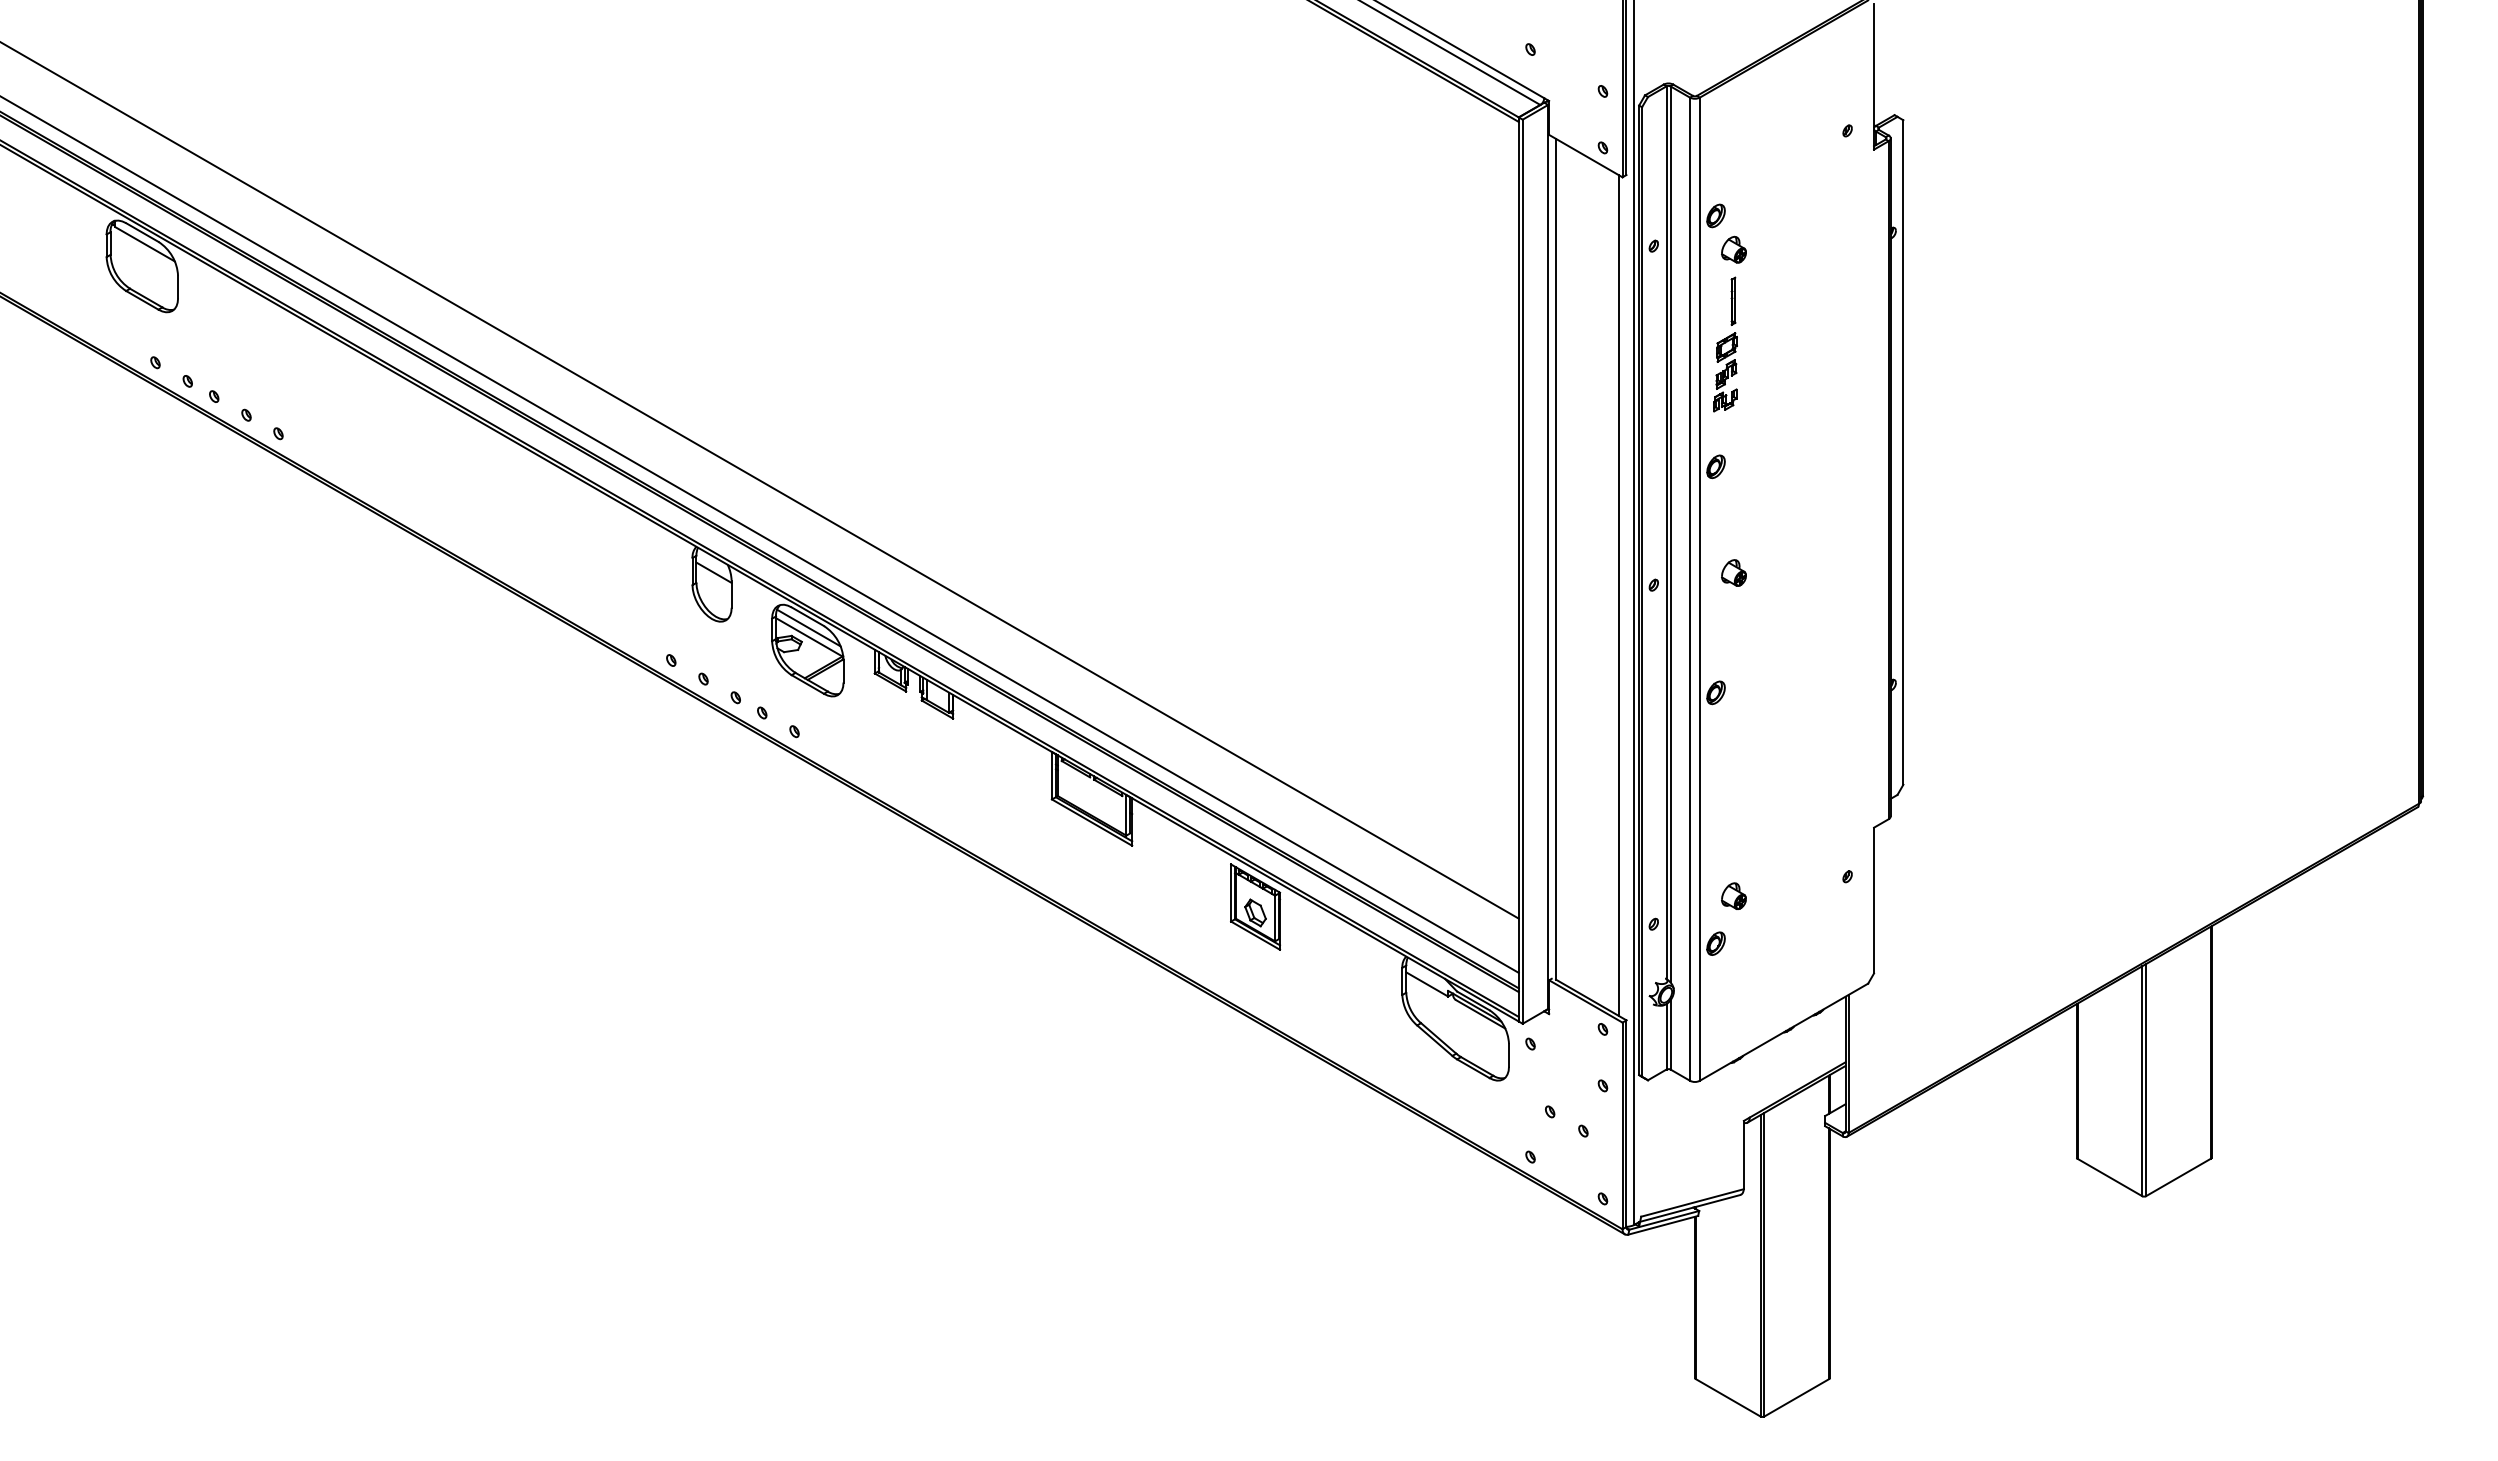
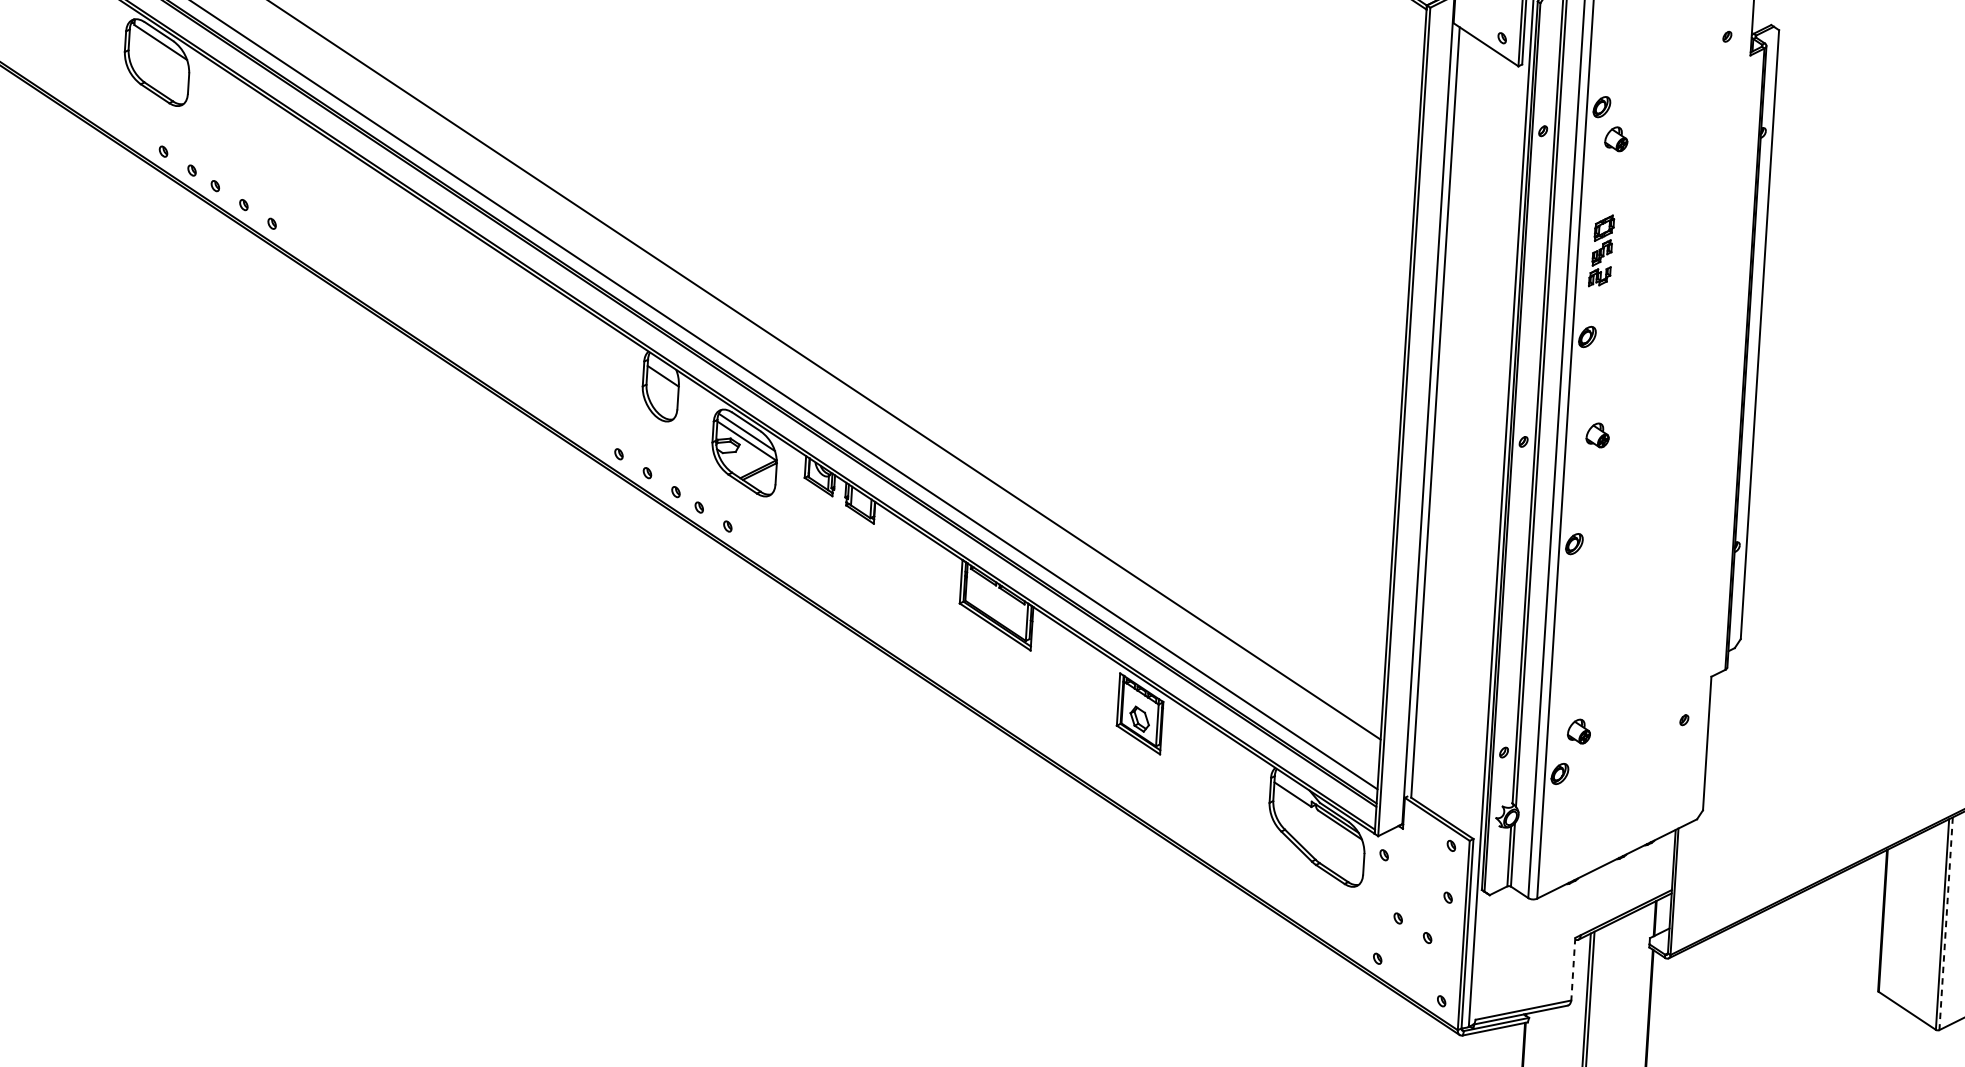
part: (1733, 300) -> (1613, 185), removed
line: (1618, 595) -> (1490, 449), removed
line: (2146, 1080) -> (1946, 924), solid -> dashed
line: (1743, 1155) -> (1572, 969), solid -> dashed

